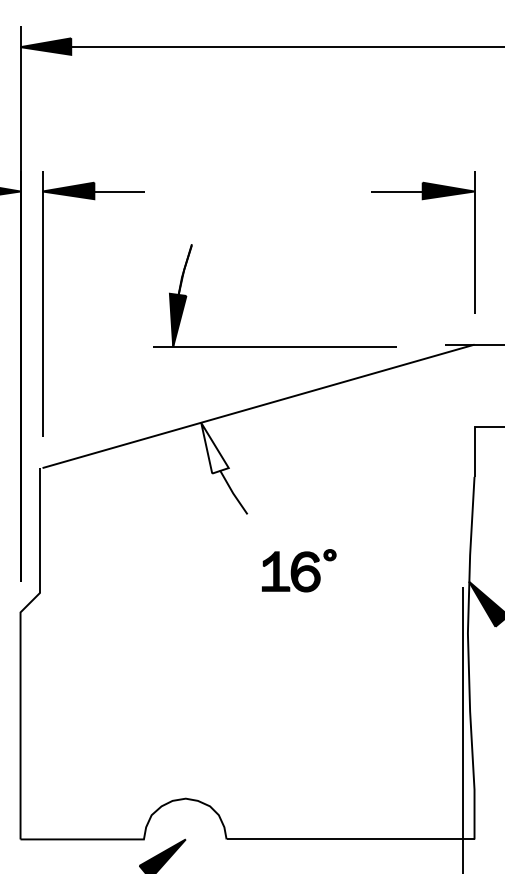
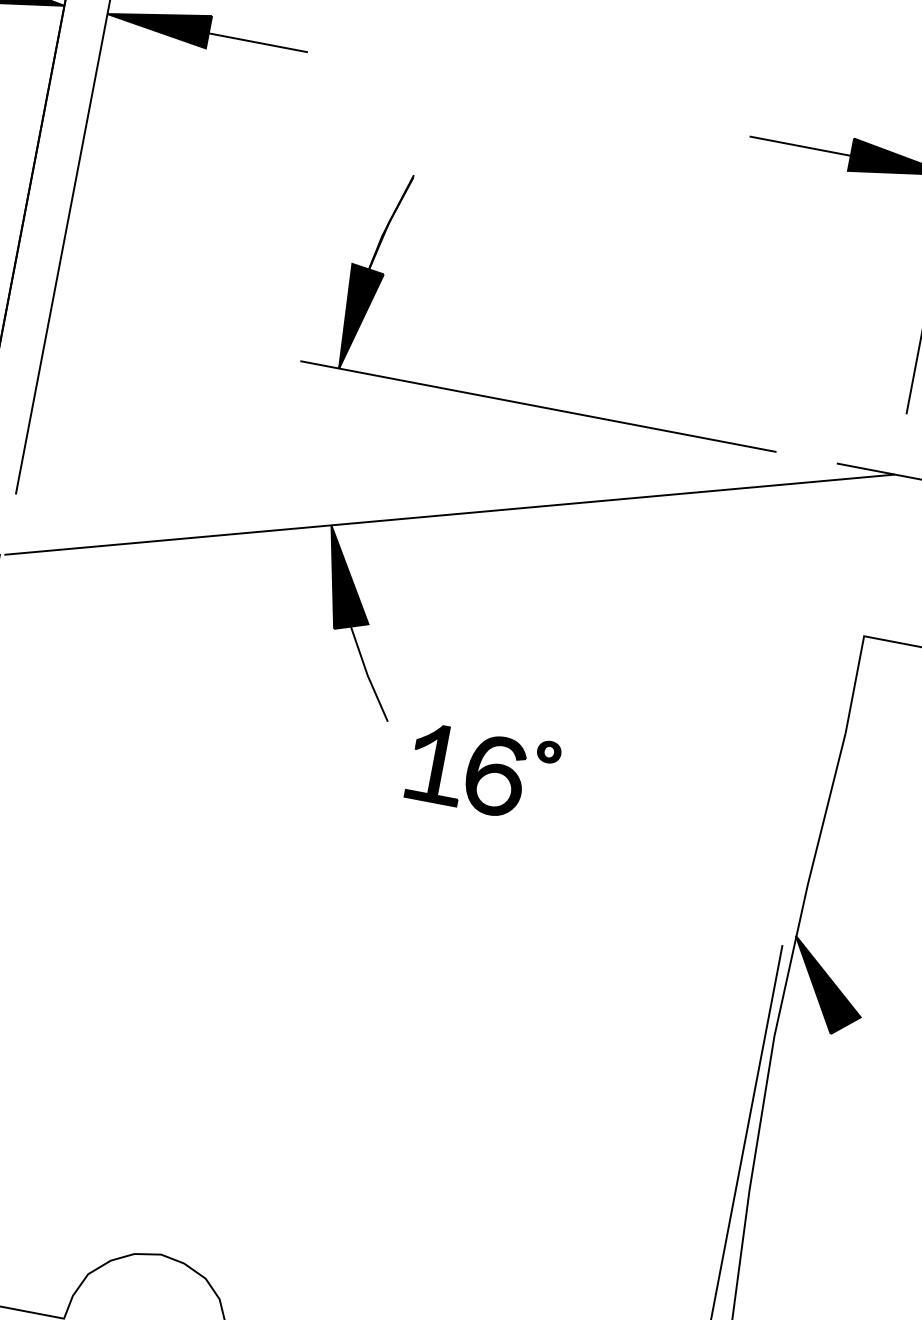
part: (274, 346) -> (537, 406), moved
fill: (214, 447) -> (348, 578), added
part: (299, 570) -> (483, 770), moved

